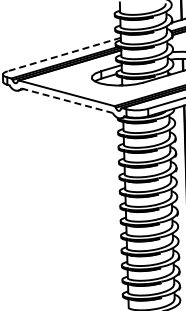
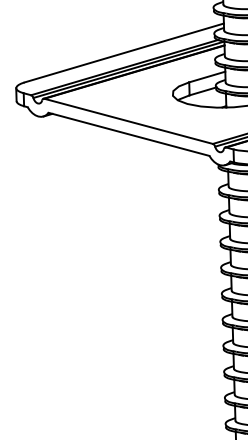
line: (63, 54) -> (122, 52), dashed -> solid
line: (67, 100) -> (129, 133), dashed -> solid

